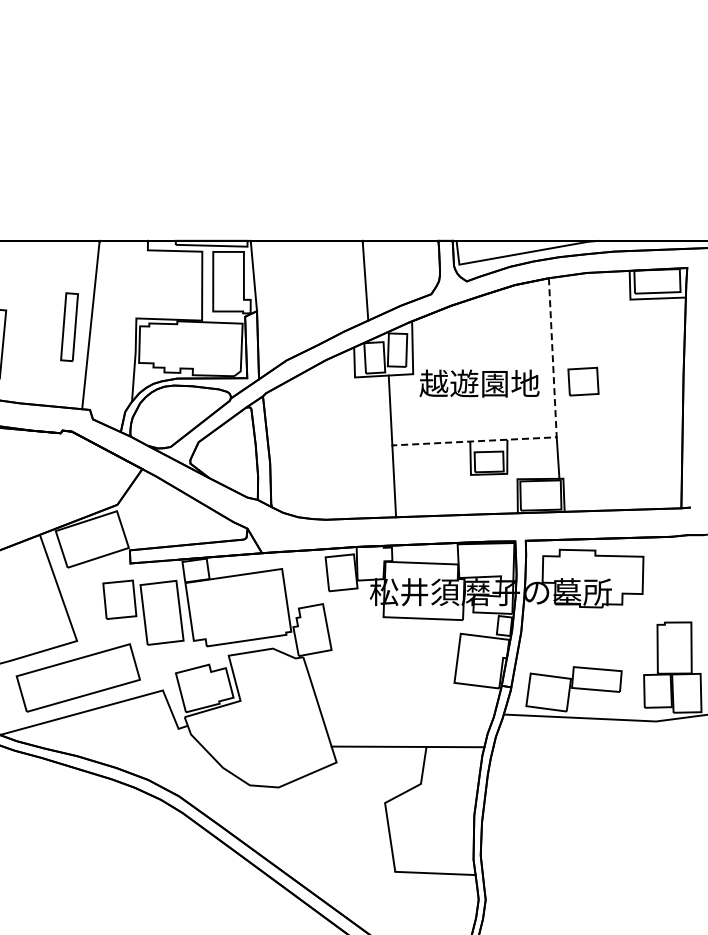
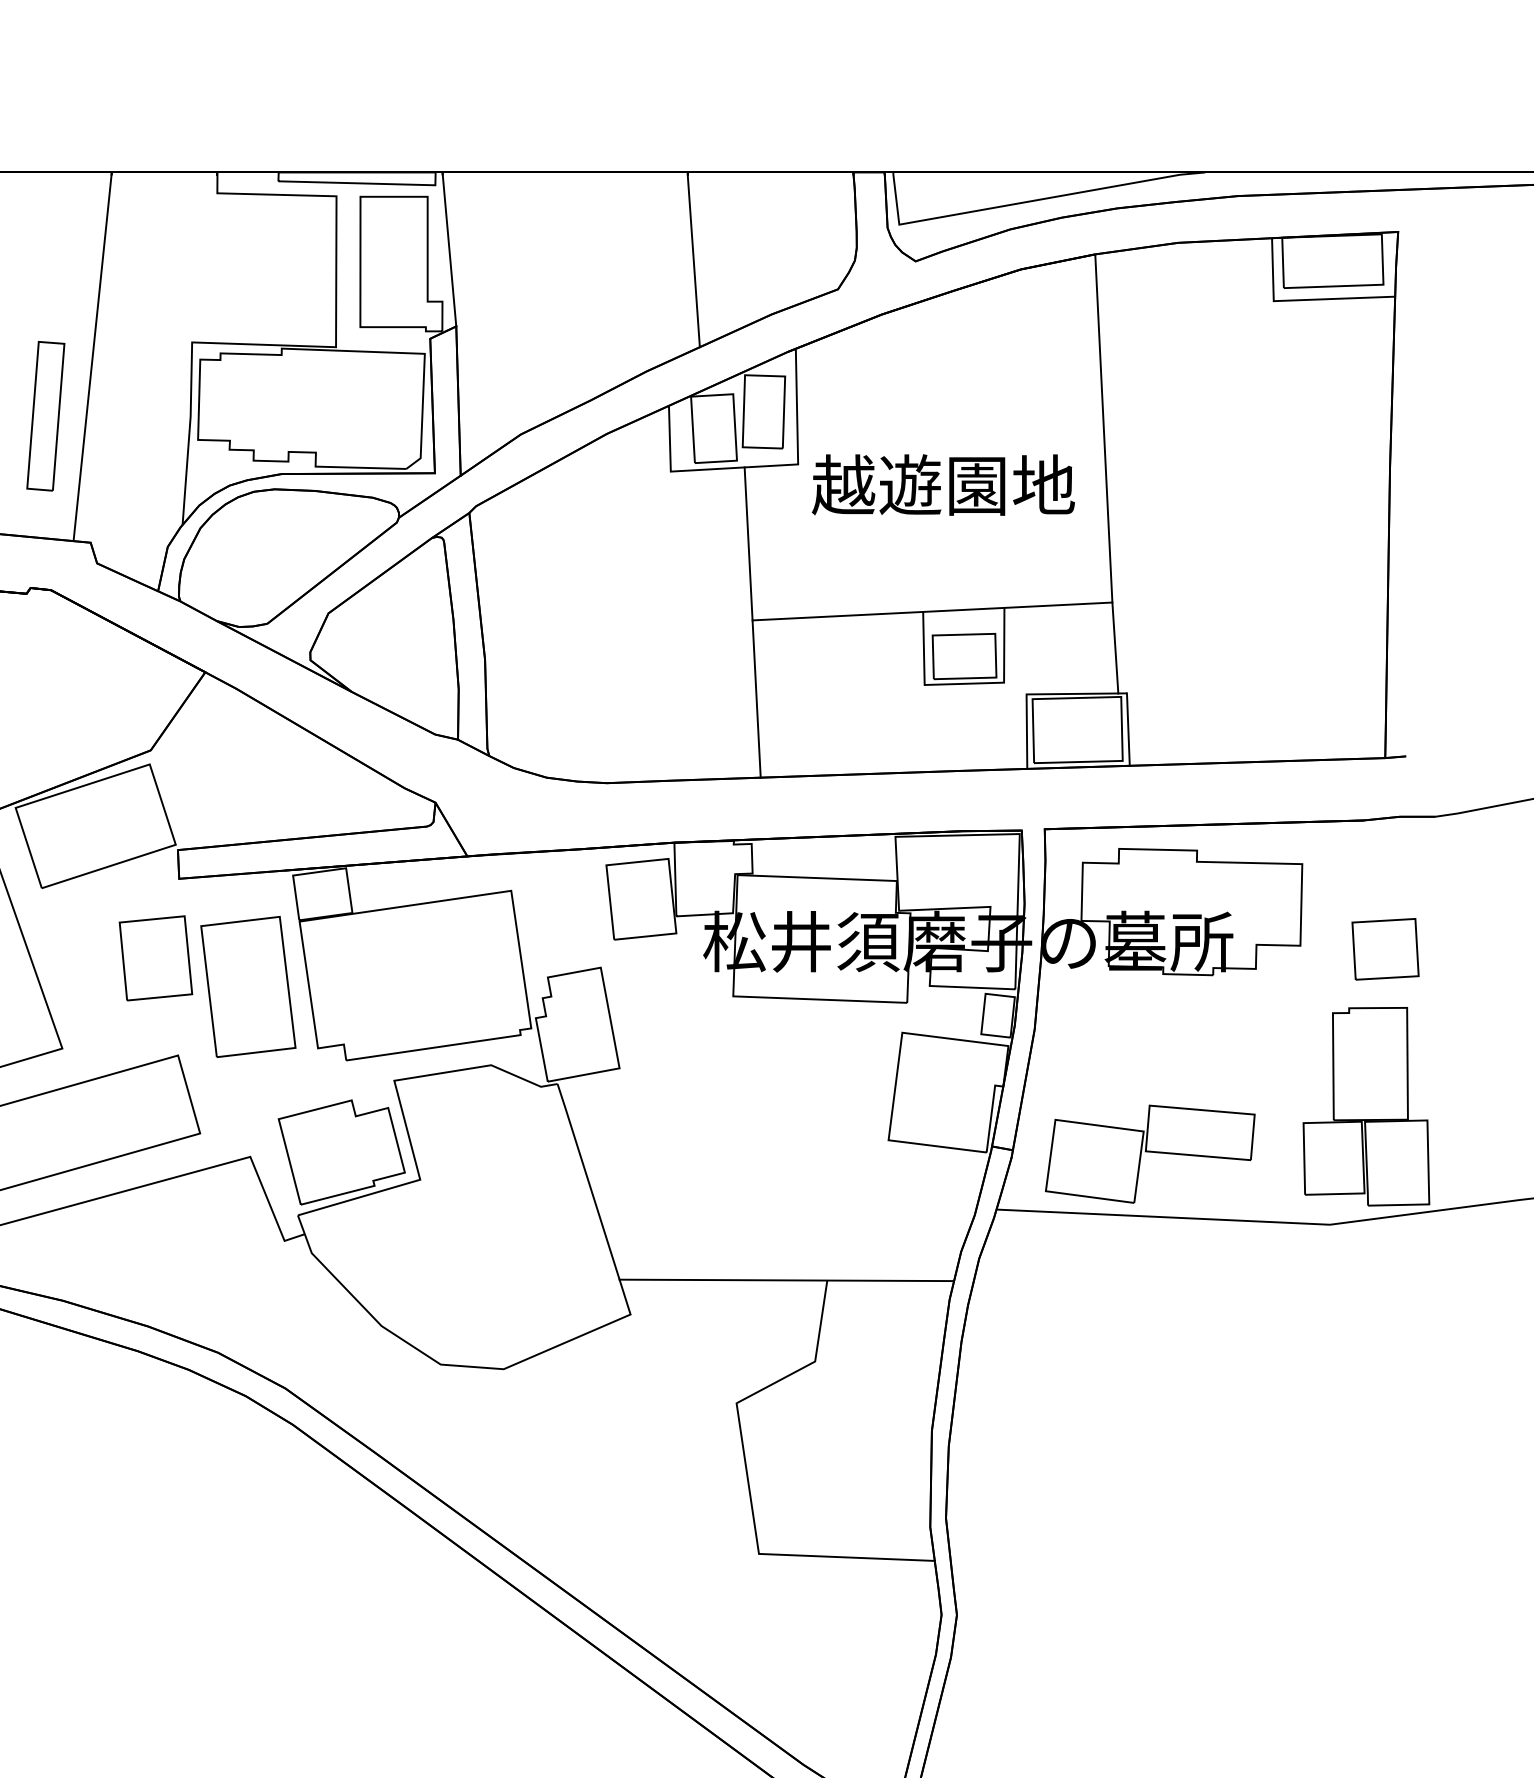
part: (69, 326) -> (45, 414), moved
part: (583, 381) -> (1385, 948), moved
line: (554, 437) -> (1107, 603), dashed -> solid

